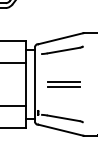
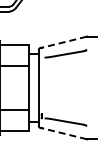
line: (60, 38) -> (63, 42), solid -> dashed
part: (63, 84) -> (66, 88), removed
line: (60, 130) -> (63, 134), solid -> dashed

